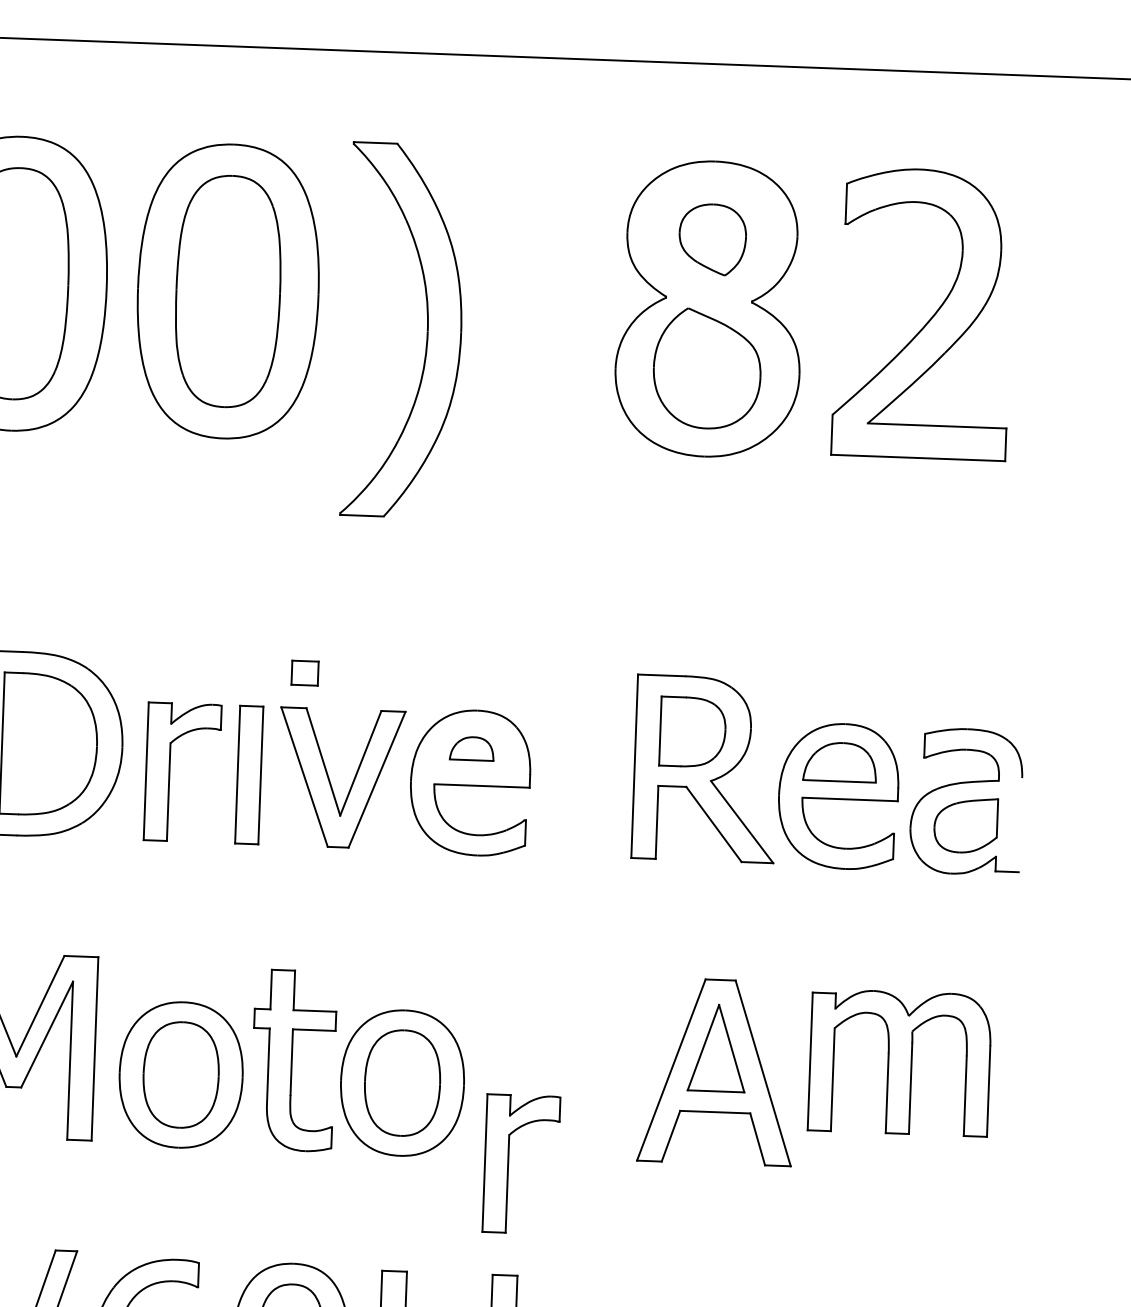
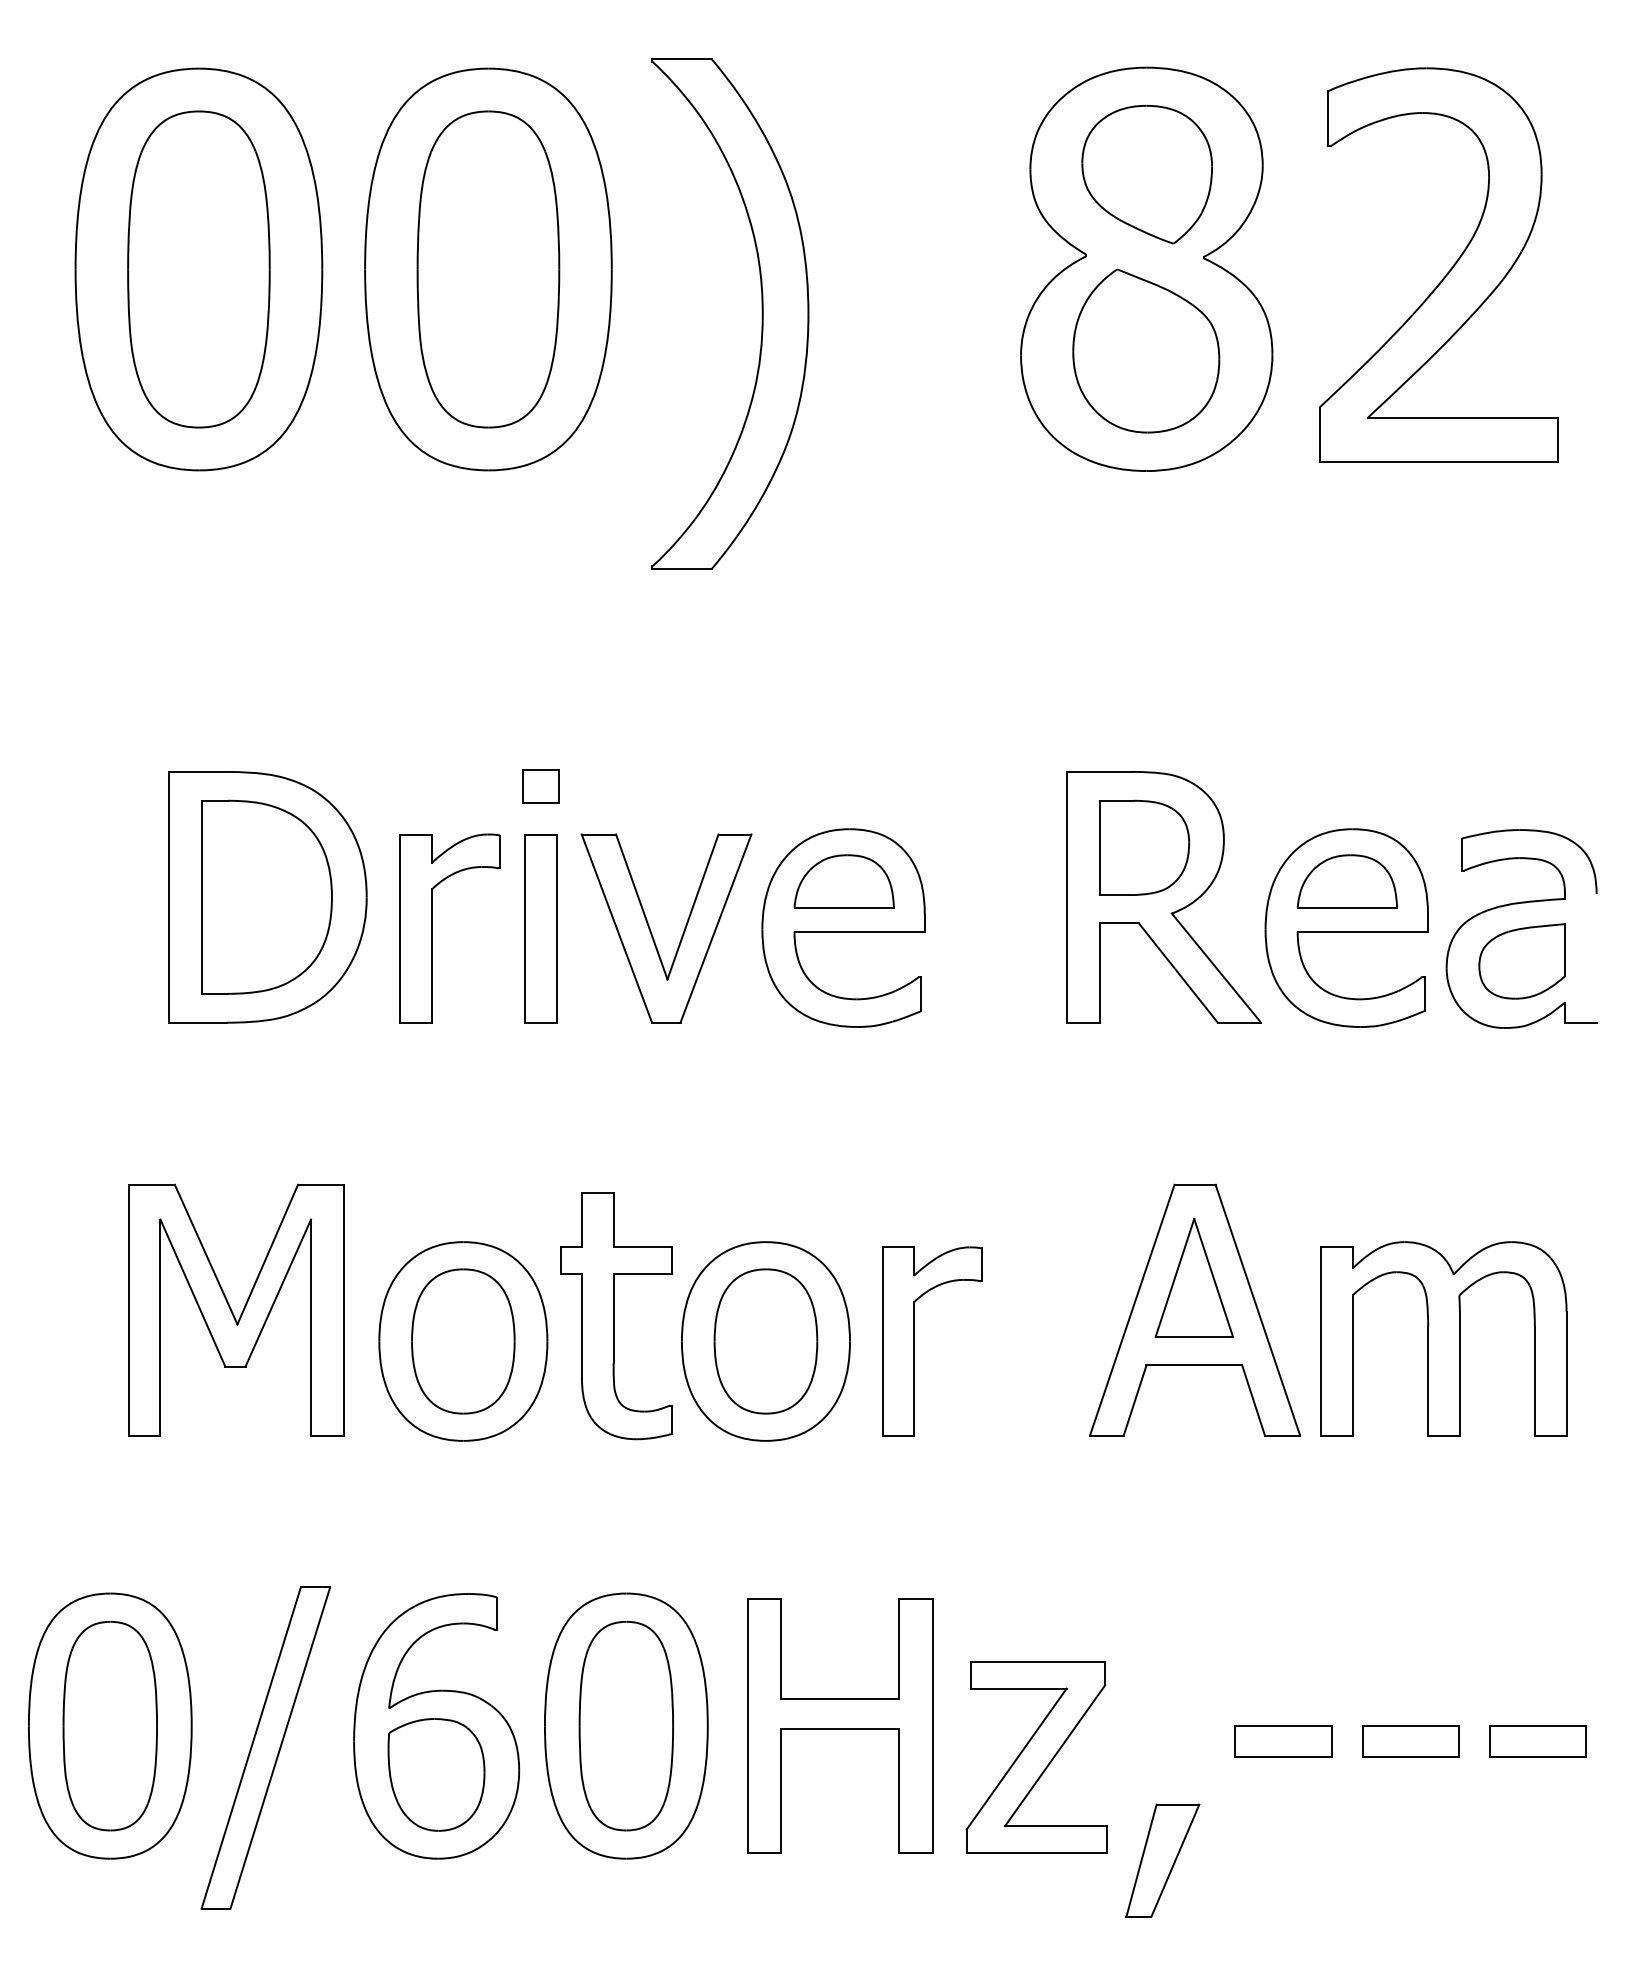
part: (712, 239) -> (1146, 174), size x1.43
part: (304, 673) -> (540, 786), moved
part: (471, 748) -> (843, 881), size x1.67
part: (899, 1062) -> (1443, 1338), moved
part: (508, 1163) -> (914, 1341), moved

